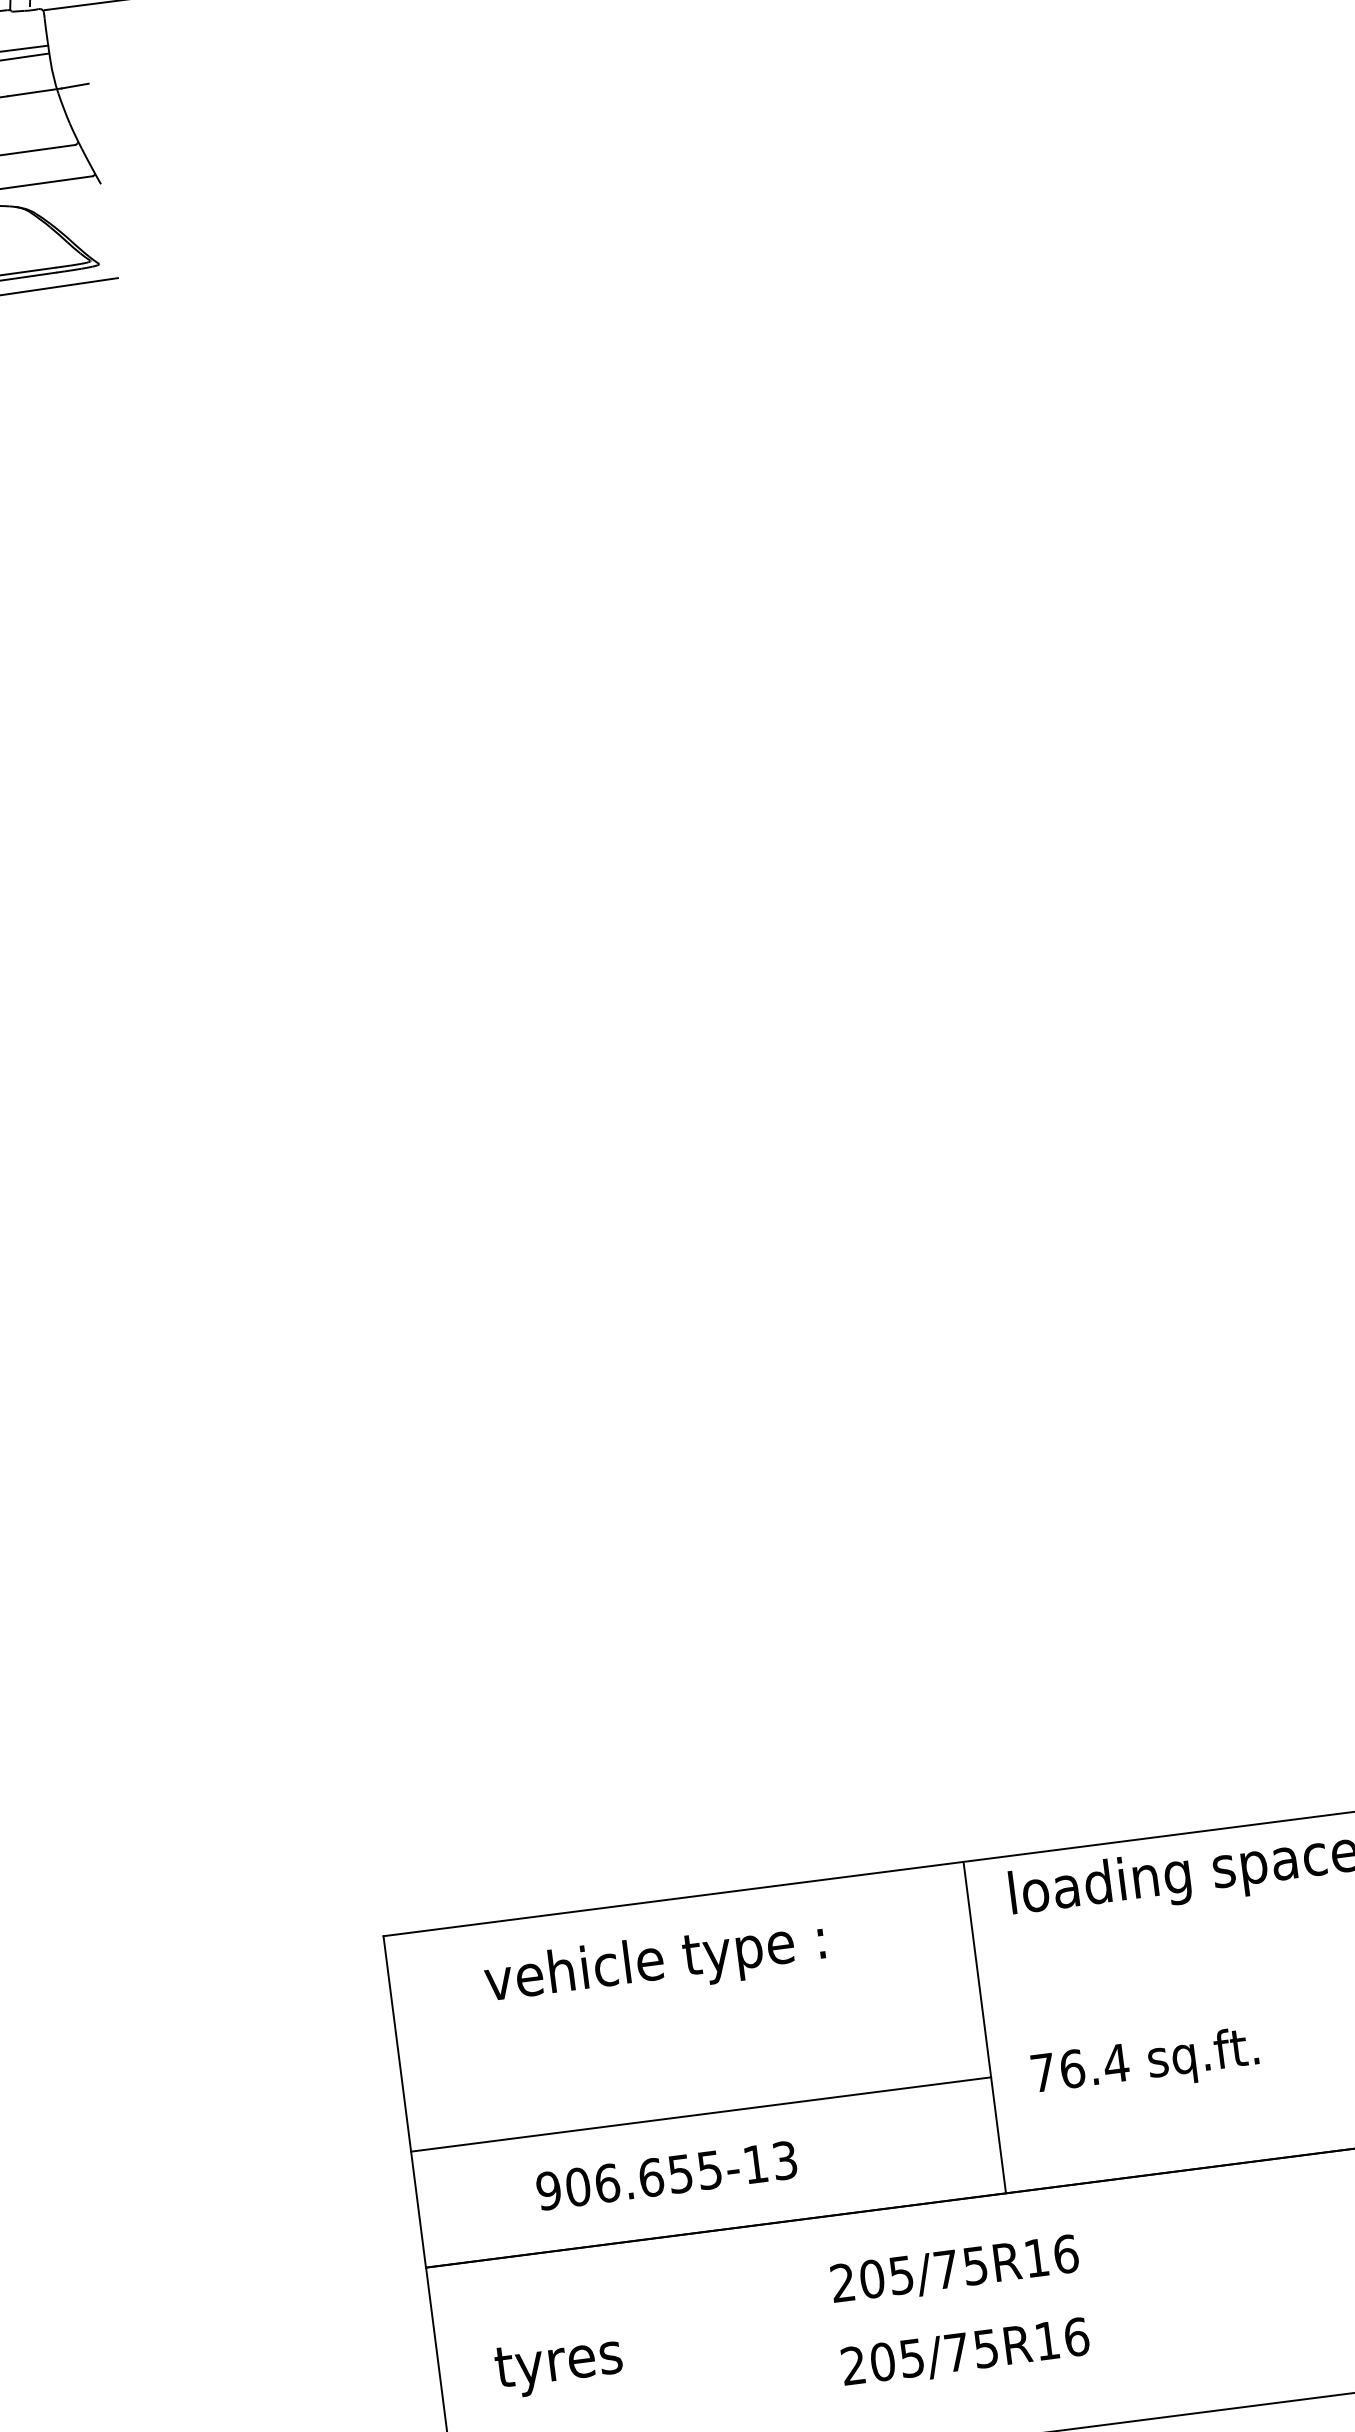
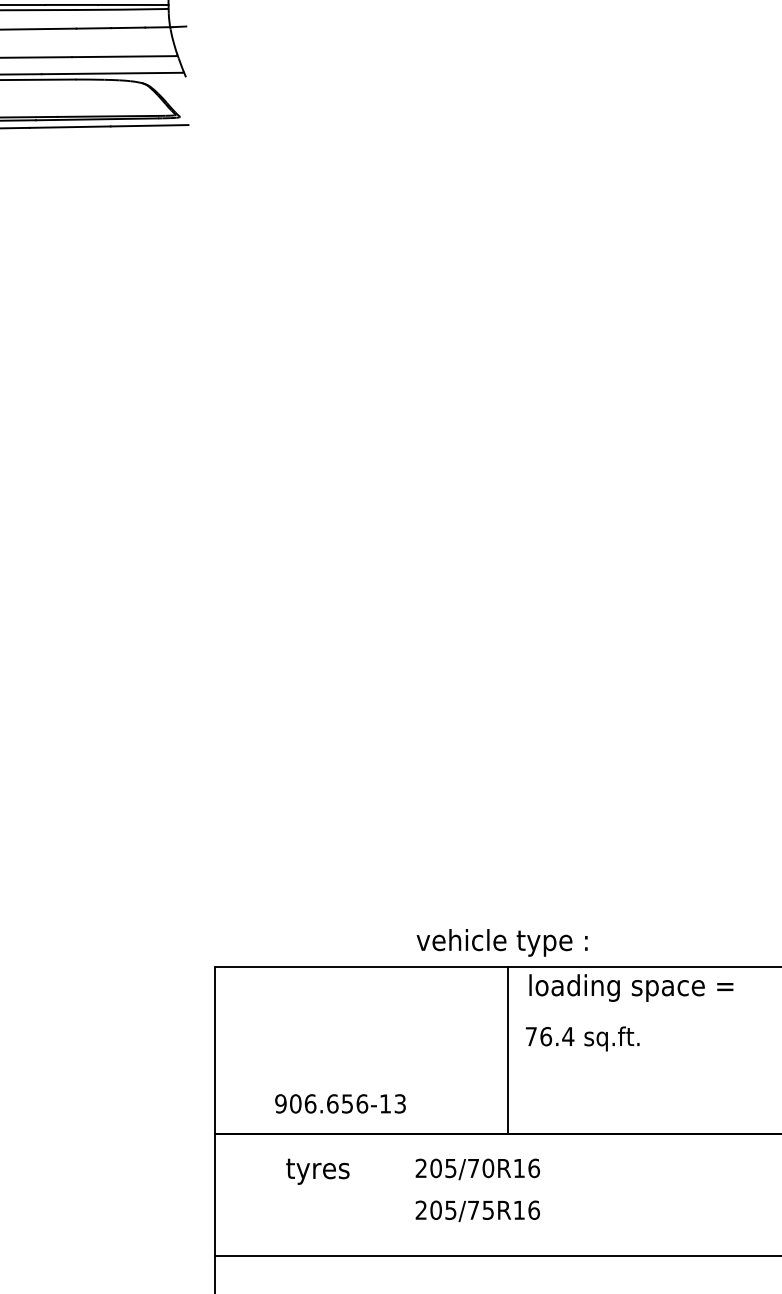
text: (653, 1963) -> (501, 942), moved
text: (1144, 2063) -> (582, 1038), moved
line: (701, 2114) -> (361, 1075), removed
text: (710, 2169) -> (362, 1103), 906.655-13 -> 906.656-13
text: (975, 2266) -> (488, 1168), 205/75R16 -> 205/70R16
text: (558, 2365) -> (317, 1171), moved

